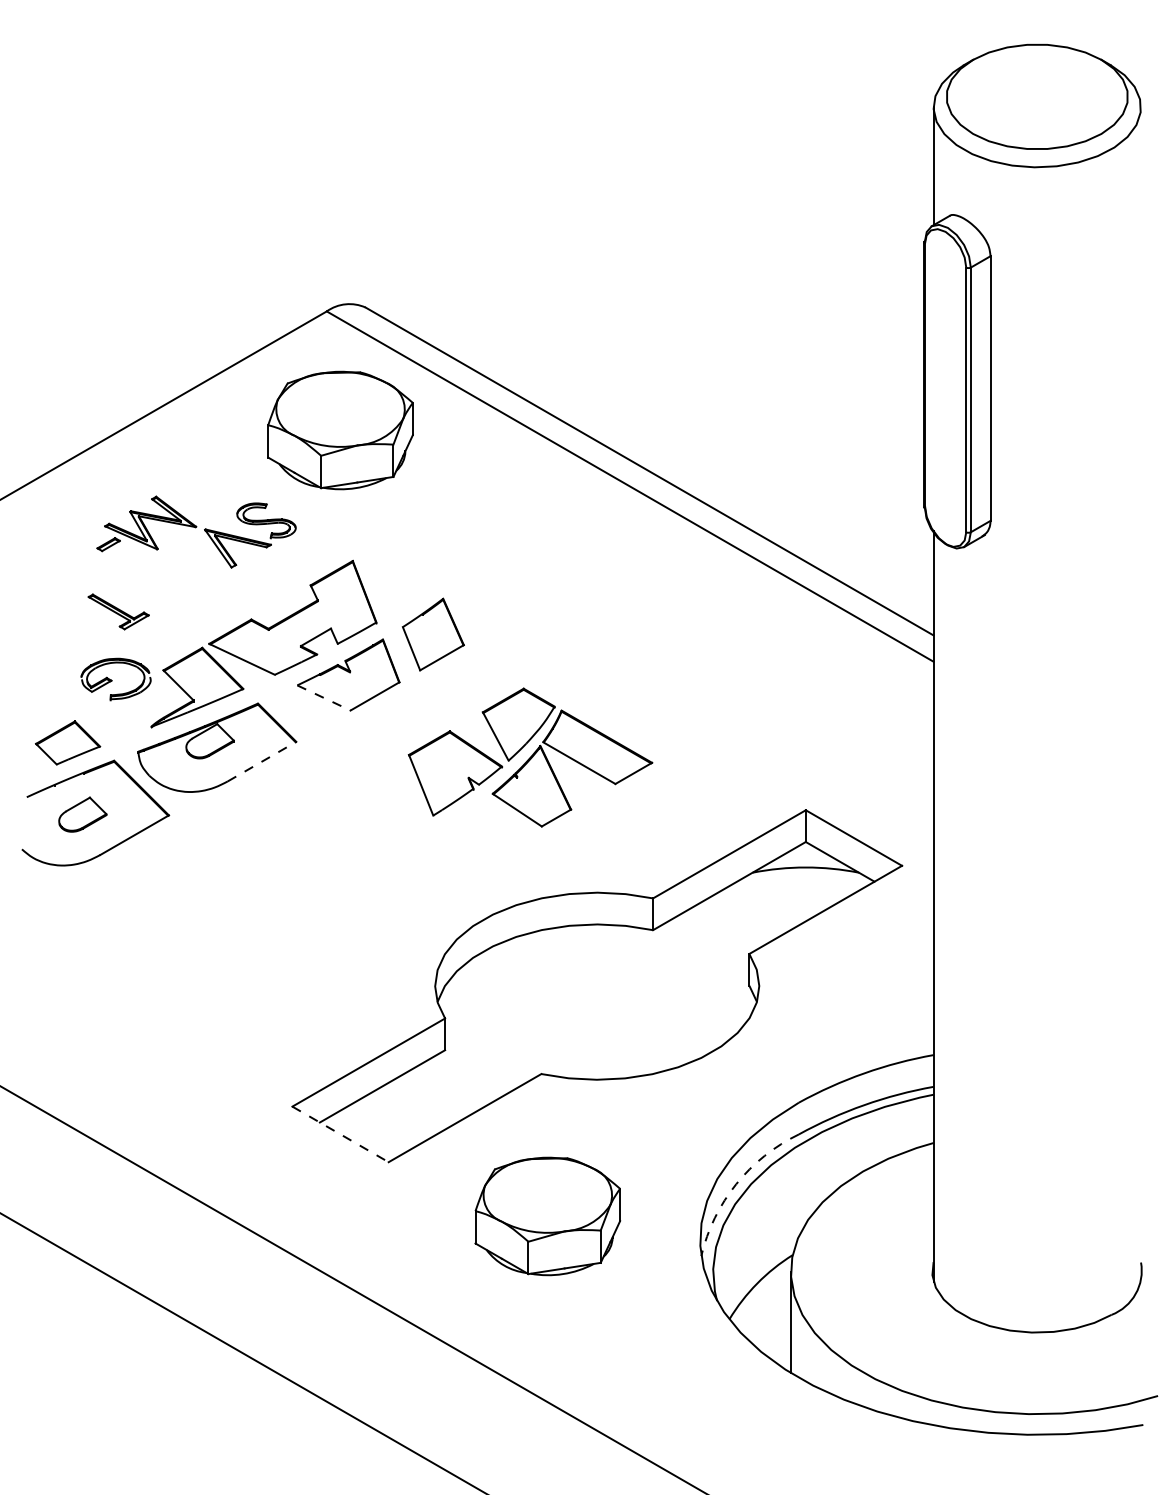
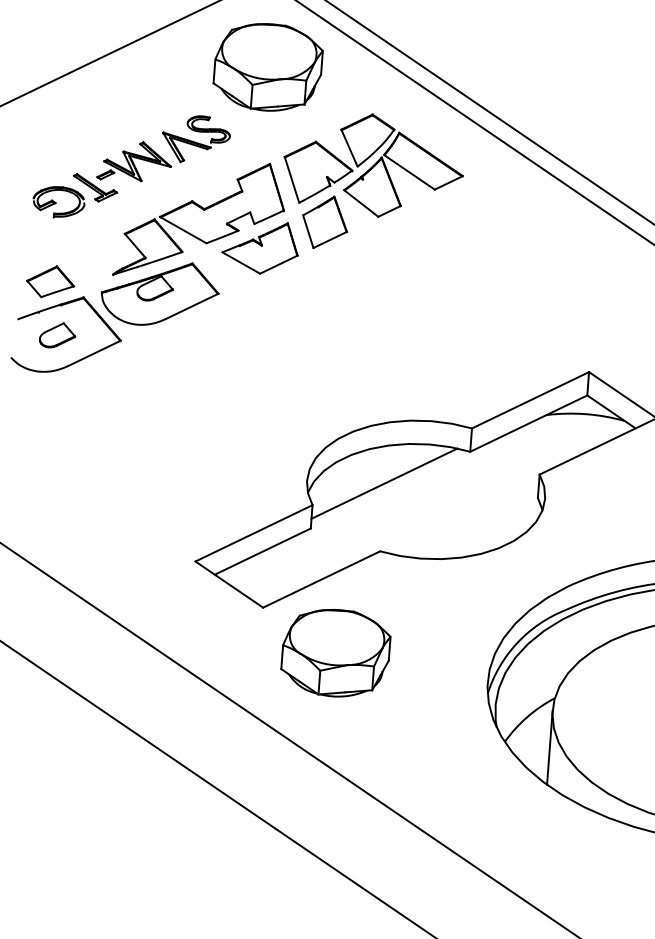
part: (146, 523) -> (134, 161), moved
part: (115, 679) -> (58, 202), moved
line: (324, 698) -> (241, 263), dashed -> solid
part: (530, 757) -> (373, 165), moved
line: (262, 761) -> (192, 306), dashed -> solid
line: (540, 982) -> (384, 484), added
line: (340, 1134) -> (229, 584), dashed -> solid
arc: (736, 1184) -> (517, 643), dashed -> solid
part: (547, 1216) -> (335, 653), moved

